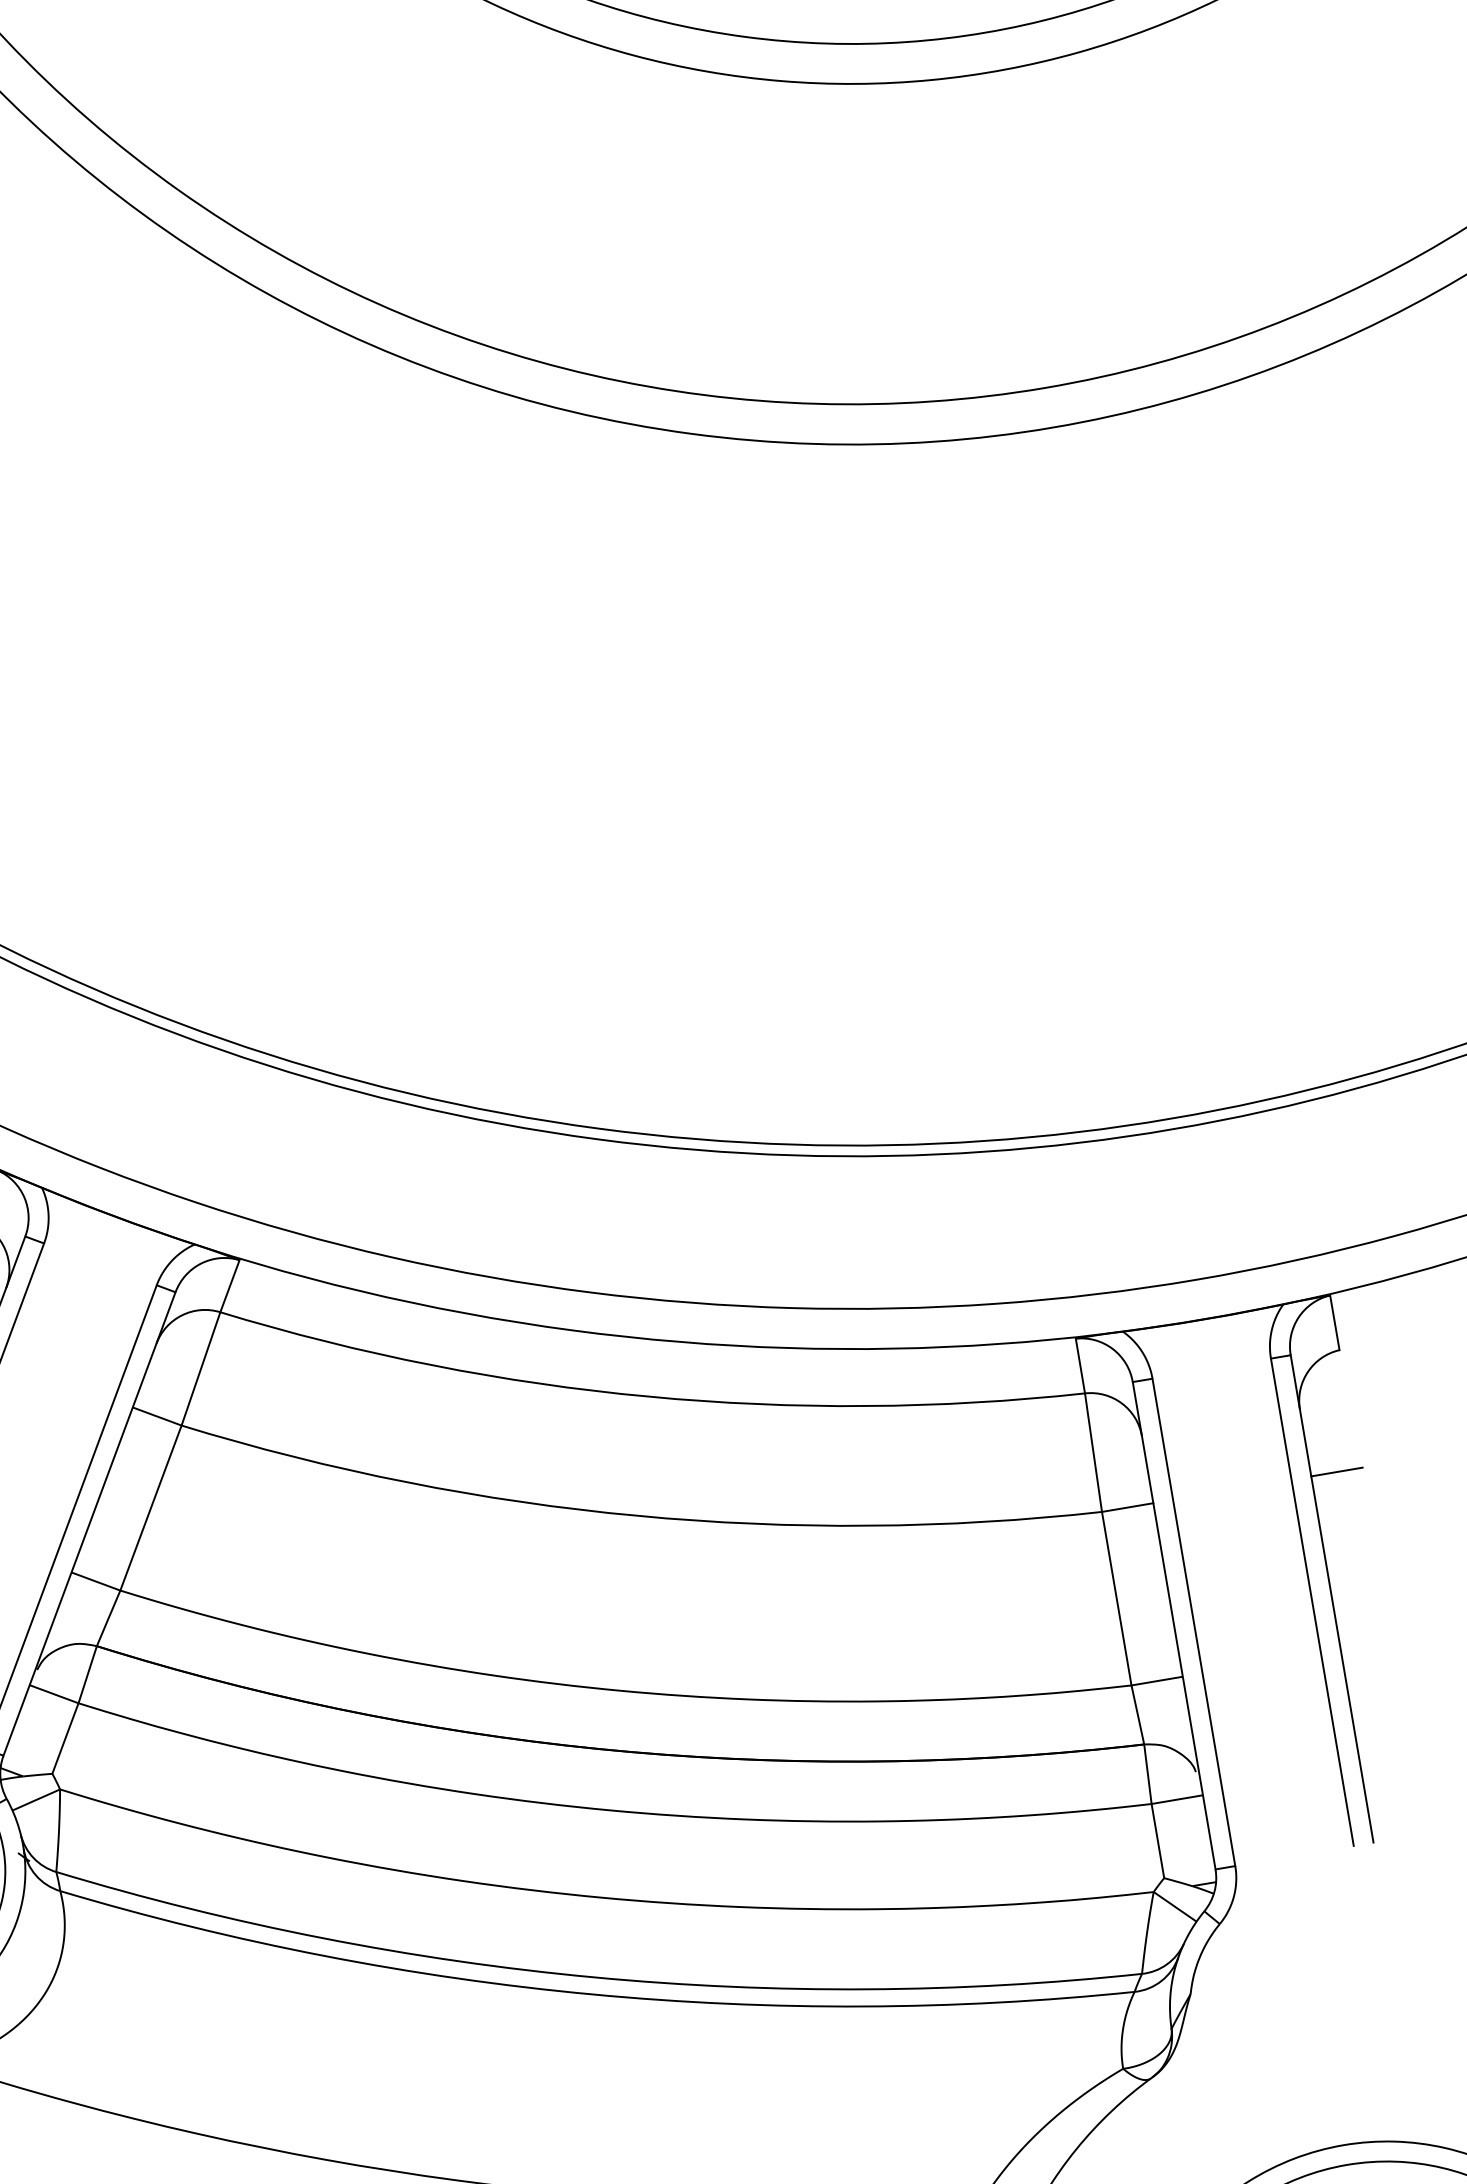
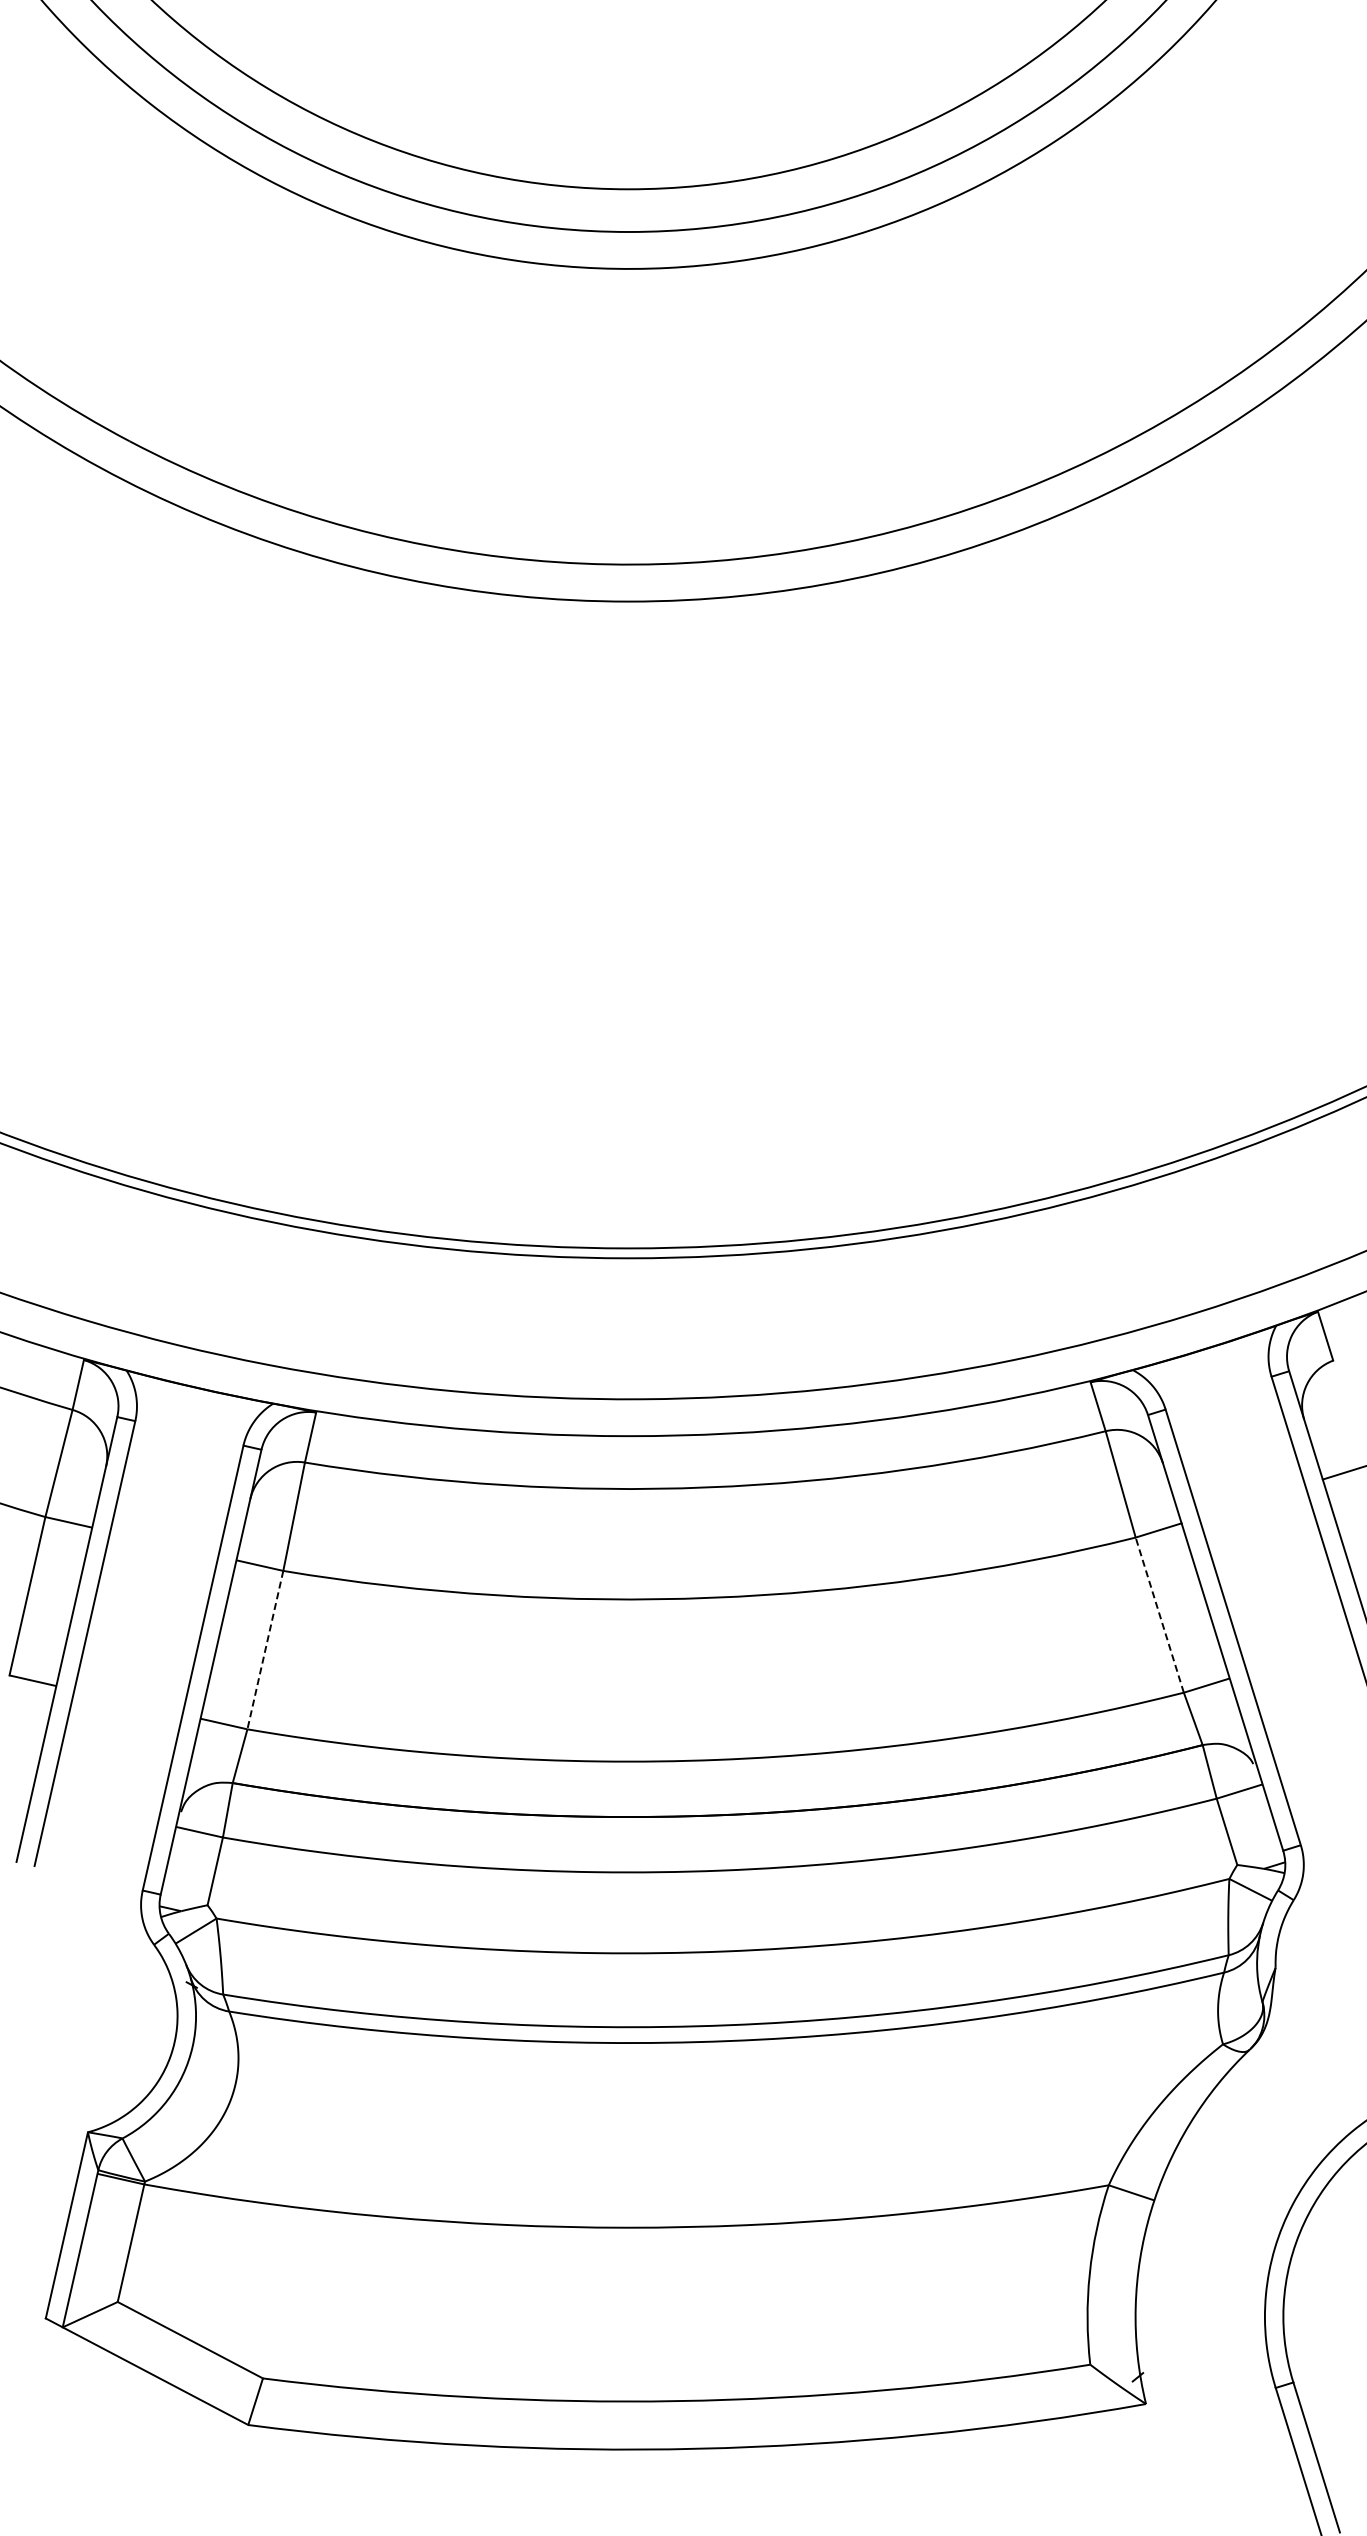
line: (151, 1508) -> (265, 1650), solid -> dashed
line: (1116, 1597) -> (1159, 1614), solid -> dashed

